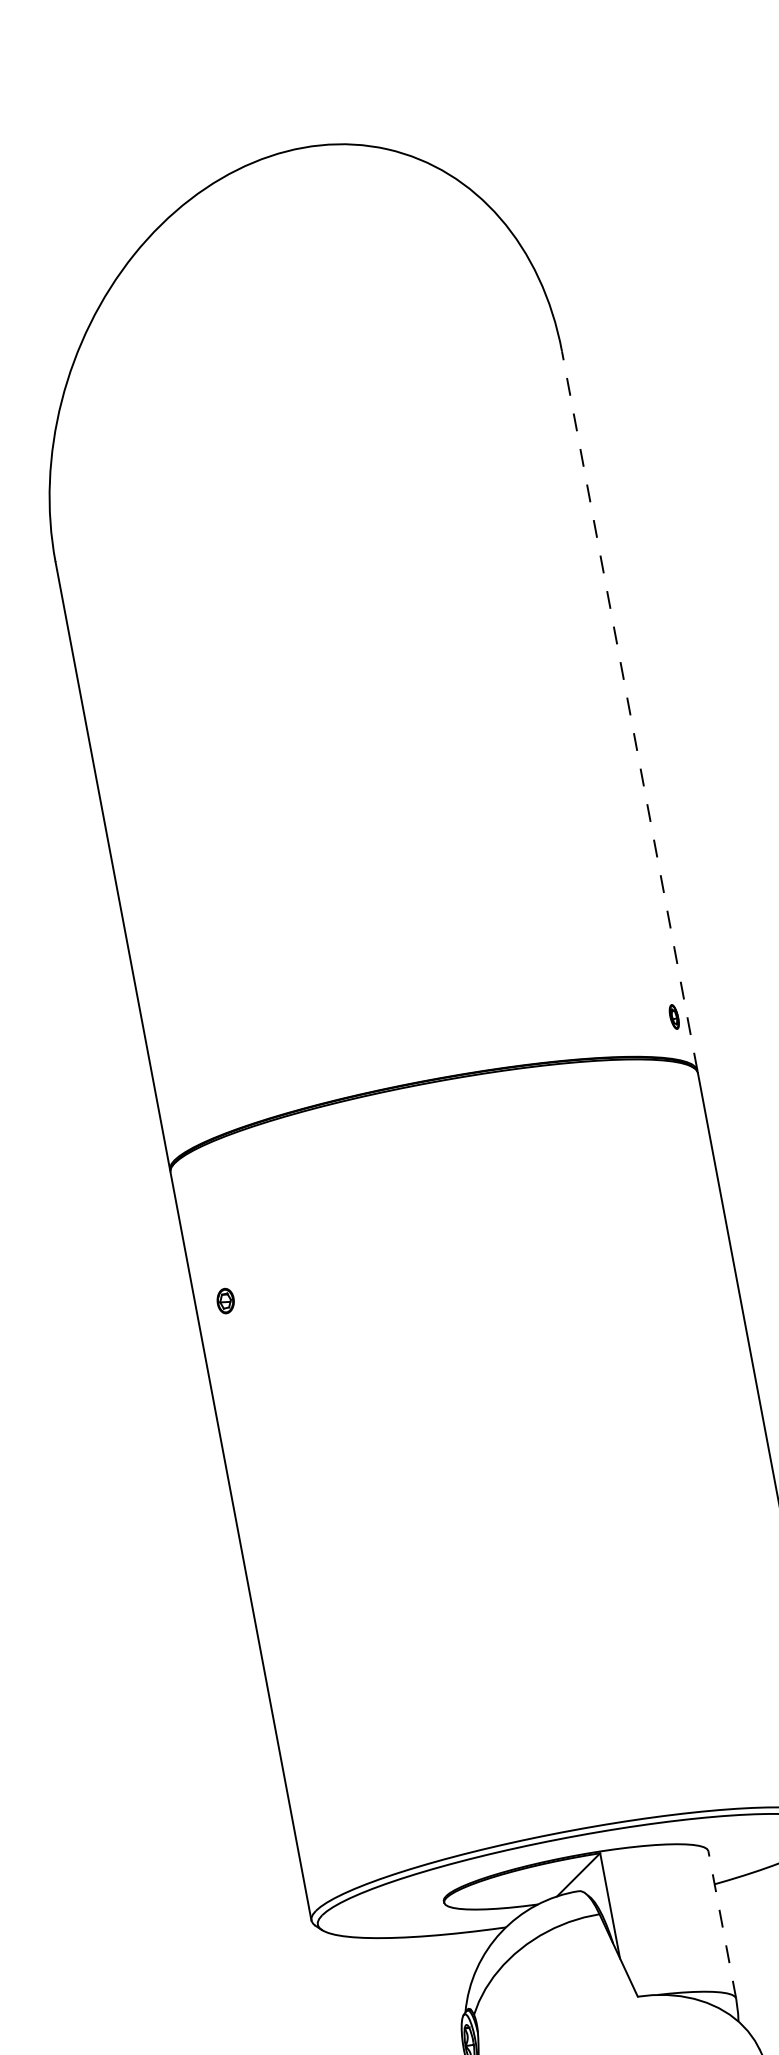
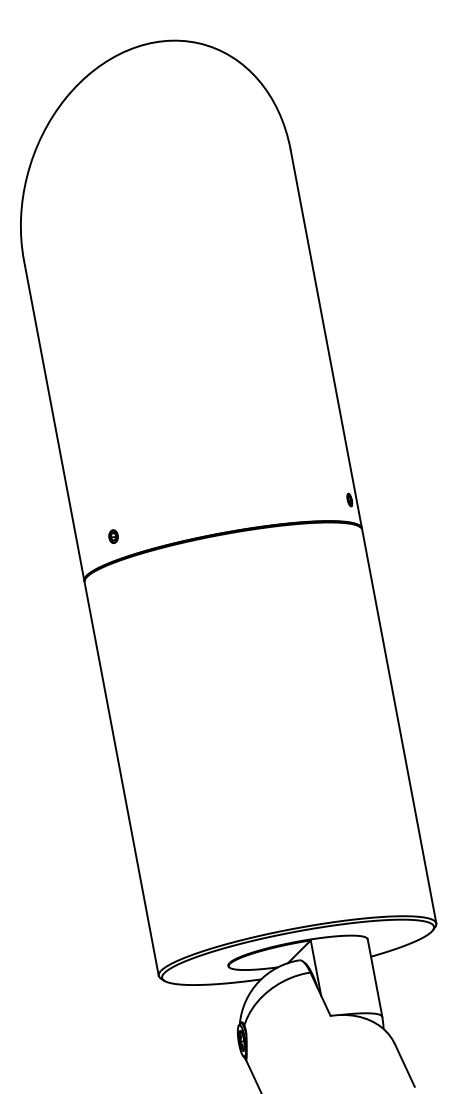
line: (630, 709) -> (326, 338), dashed -> solid
part: (225, 1300) -> (113, 536), moved
line: (723, 1925) -> (375, 978), dashed -> solid

